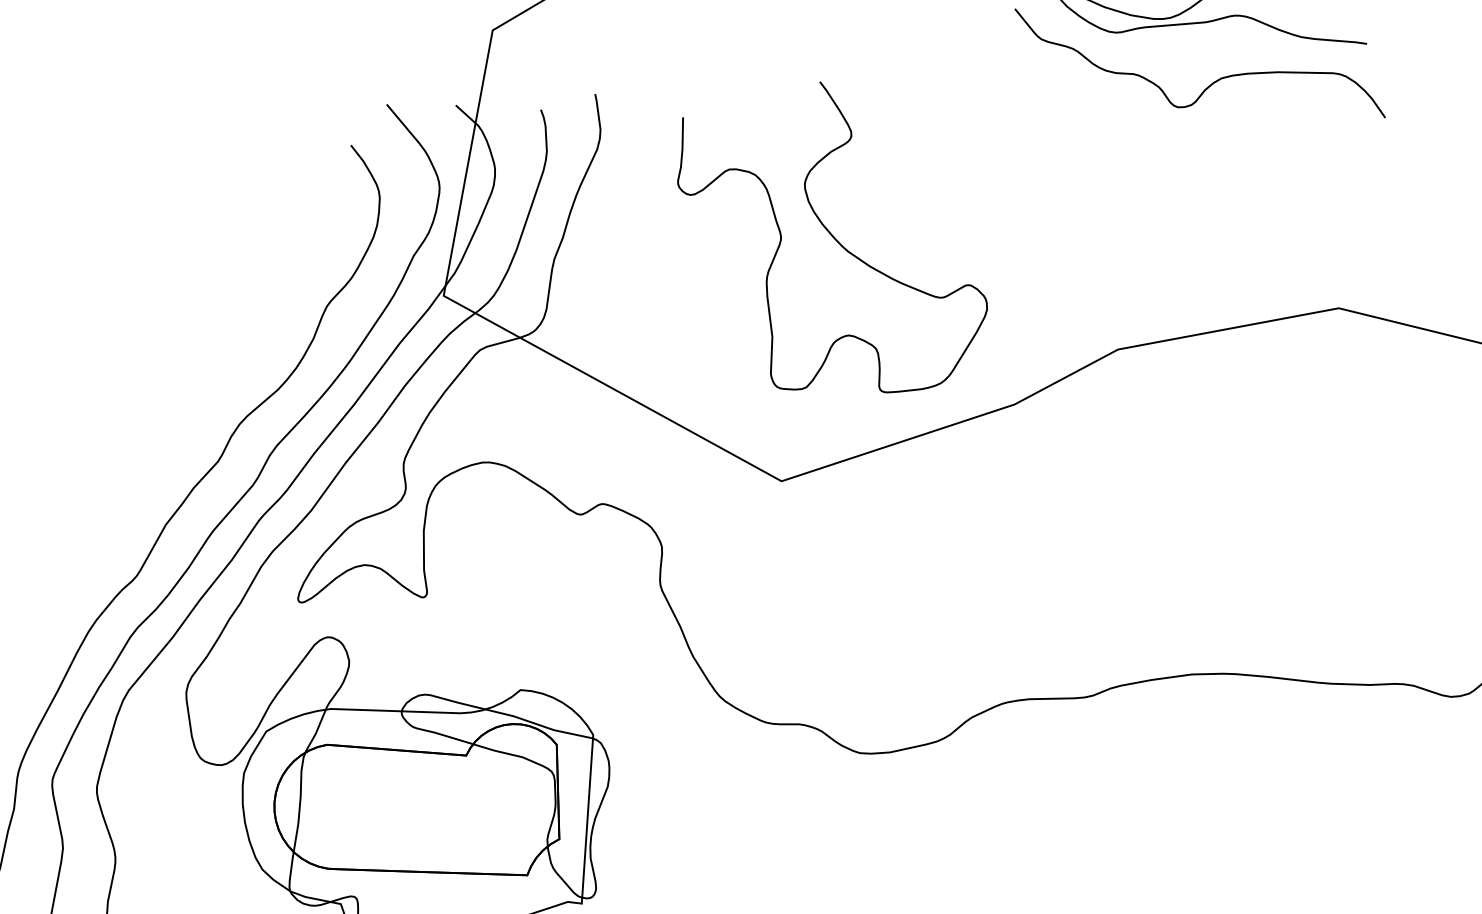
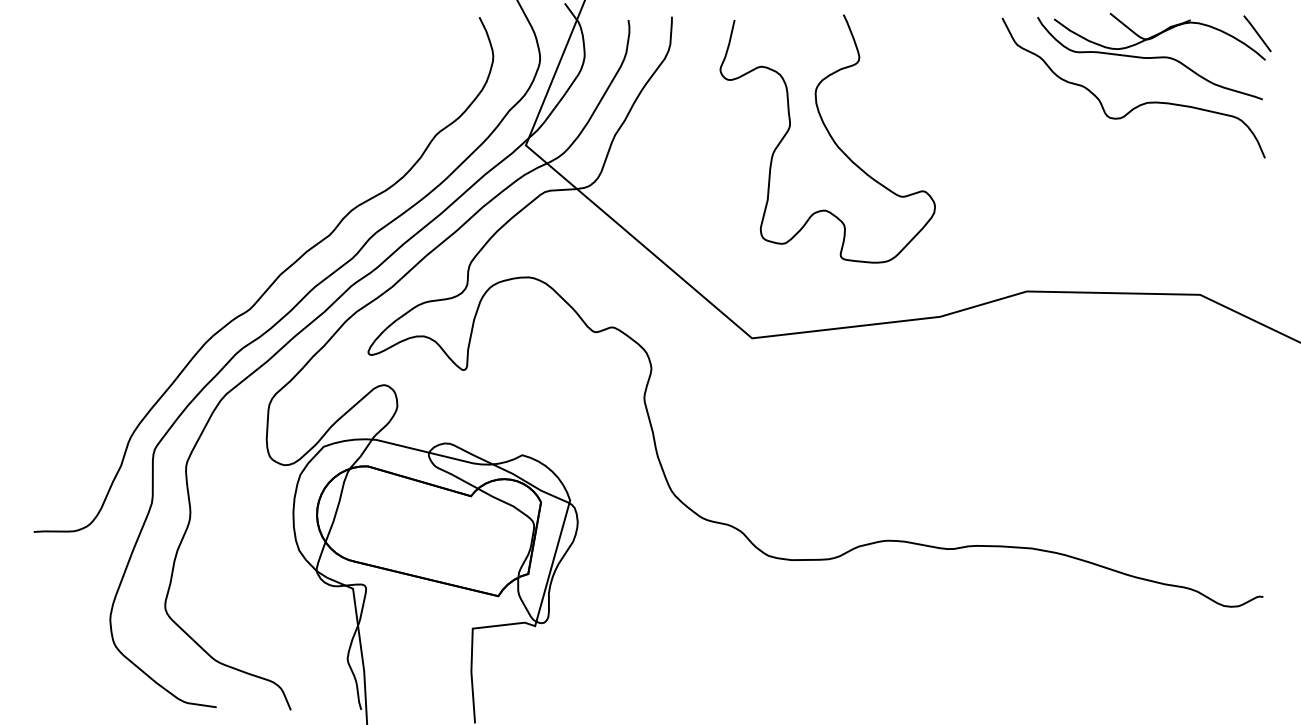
curve: (834, 240) -> (829, 136), moved

